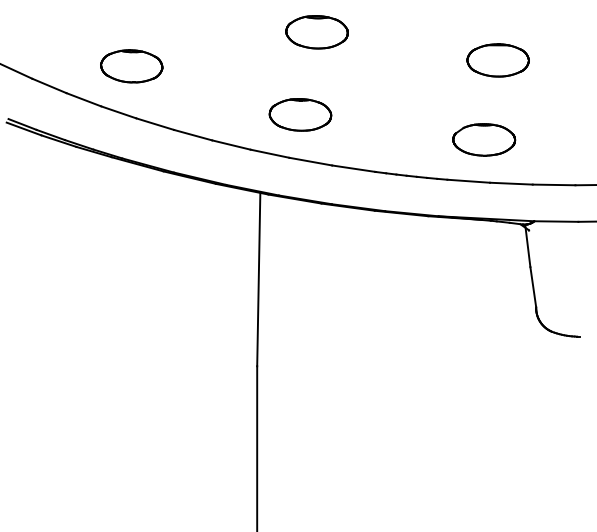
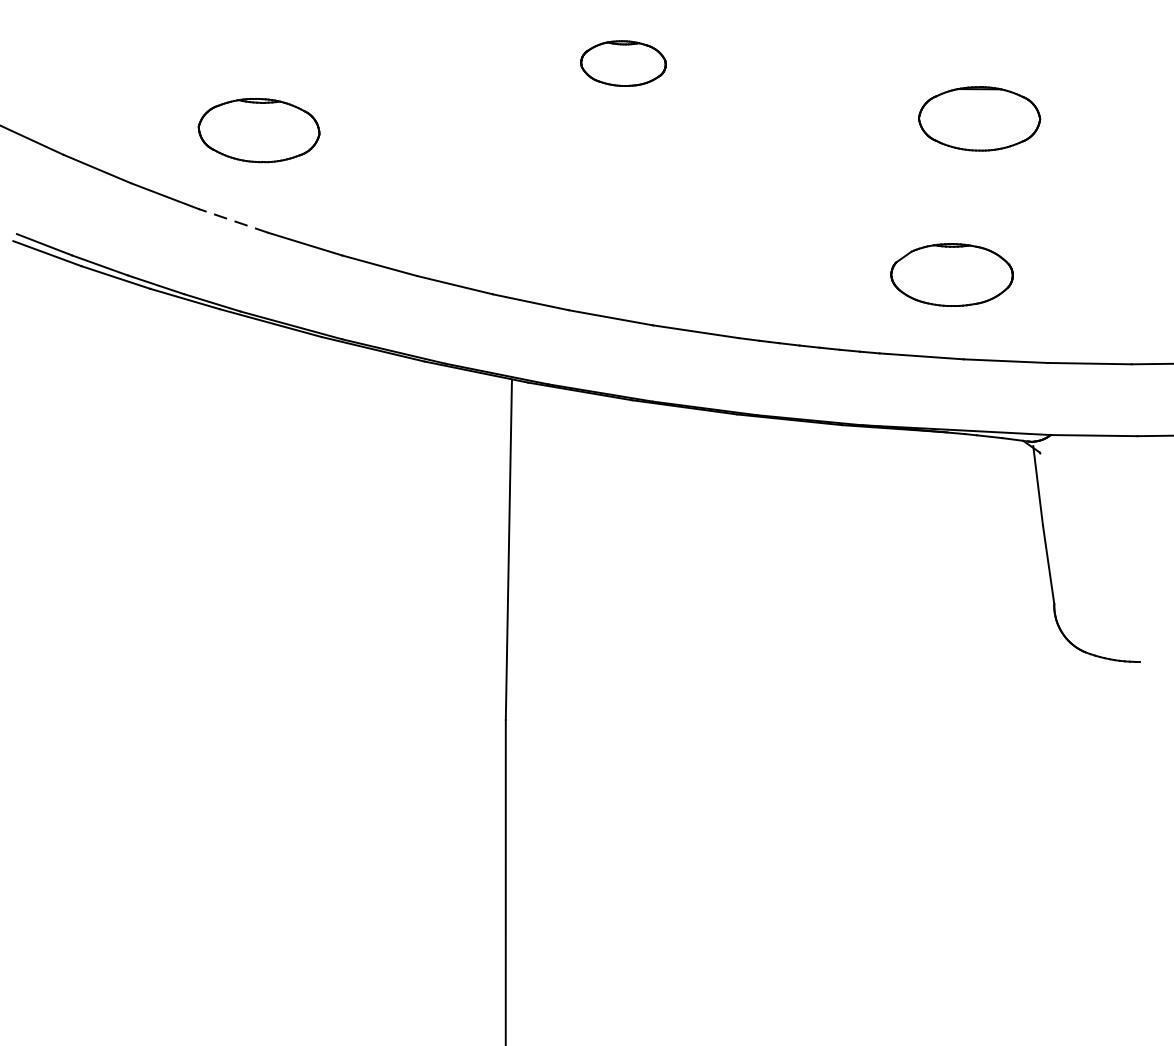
part: (316, 32) -> (622, 63), size x0.7
line: (118, 112) -> (233, 221), solid -> dashed
part: (300, 114) -> (590, 225), removed

